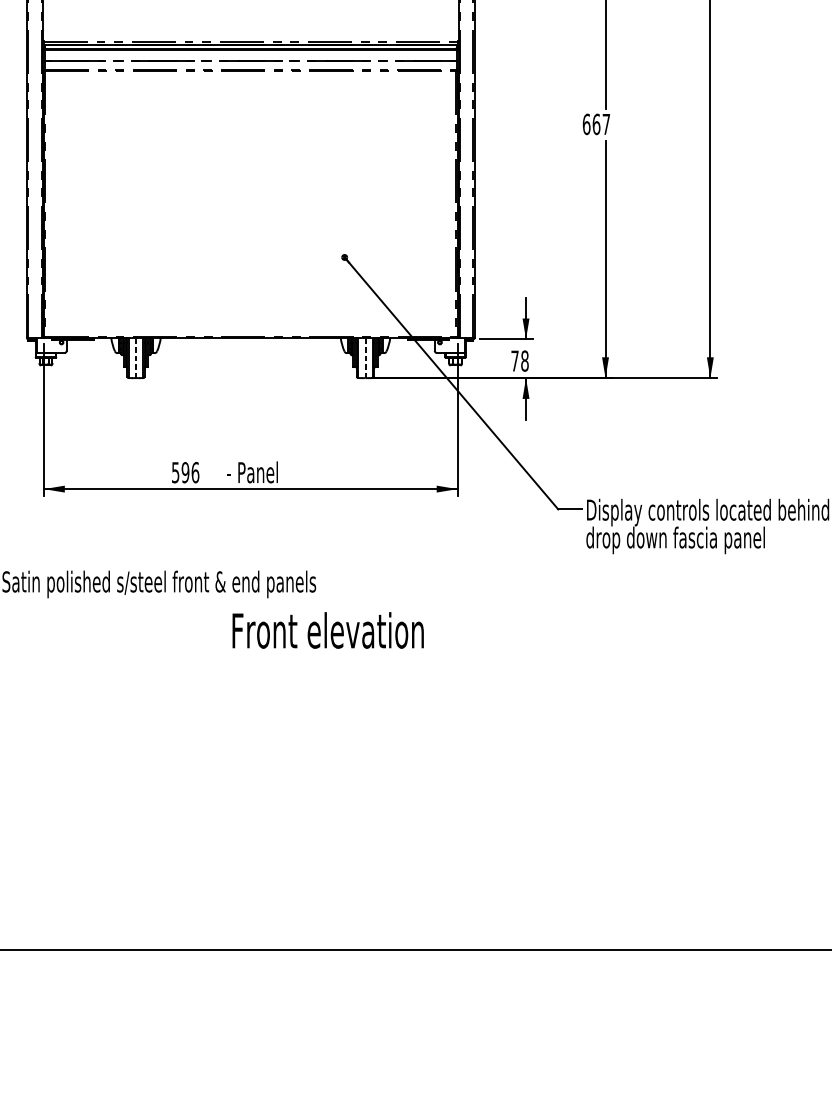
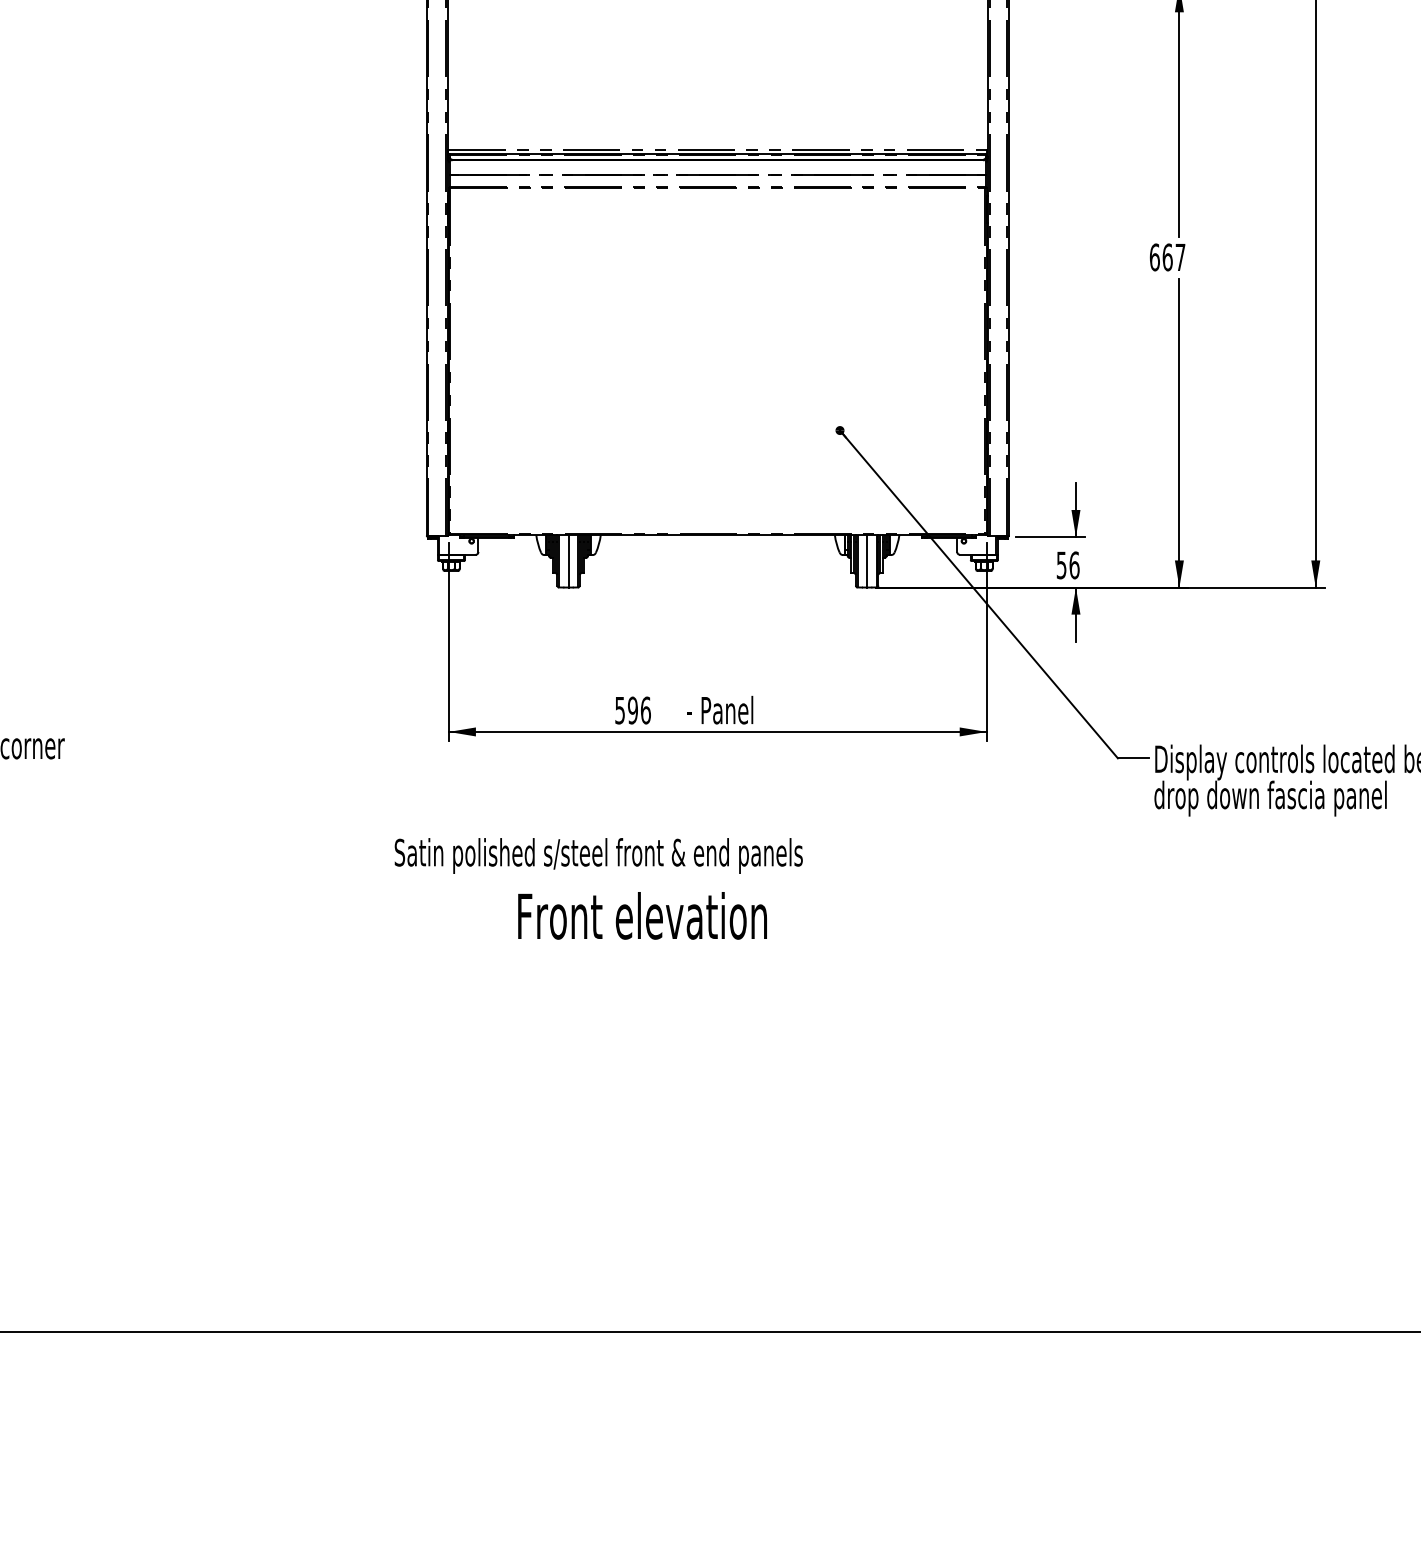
line: (135, 357) -> (568, 560), dashed -> solid
line: (365, 357) -> (867, 560), dashed -> solid
text: (519, 361) -> (1067, 565), 78 -> 56
text: (328, 630) -> (642, 915), moved

